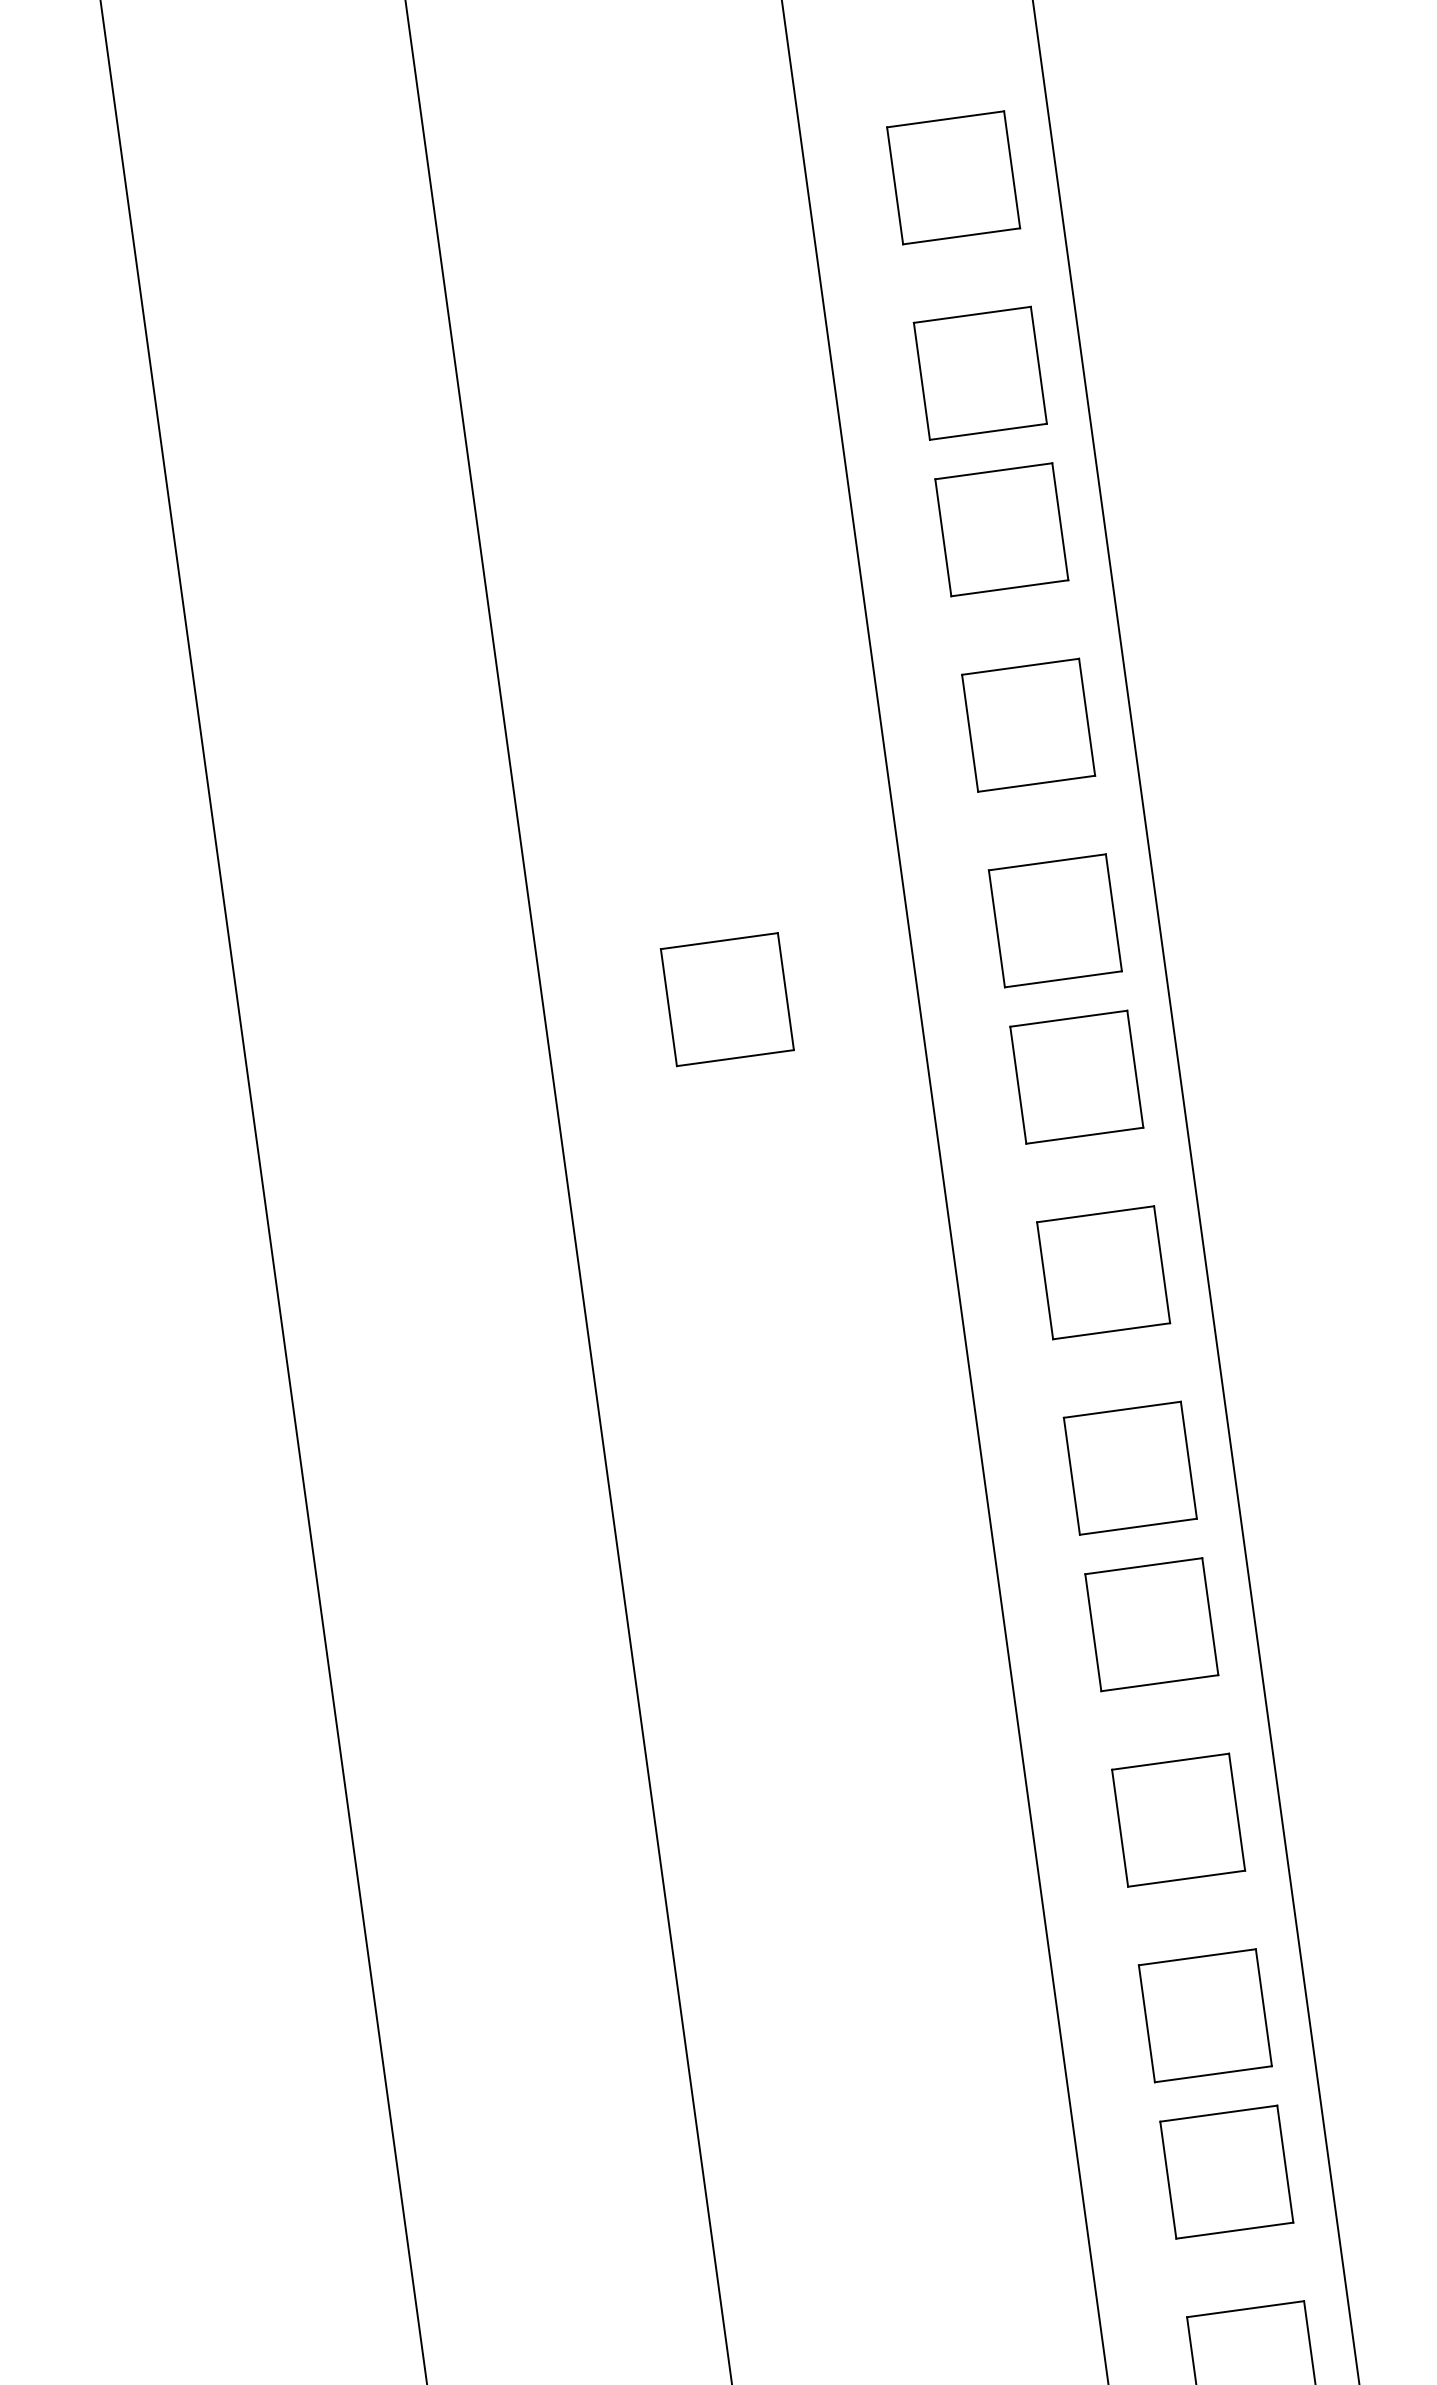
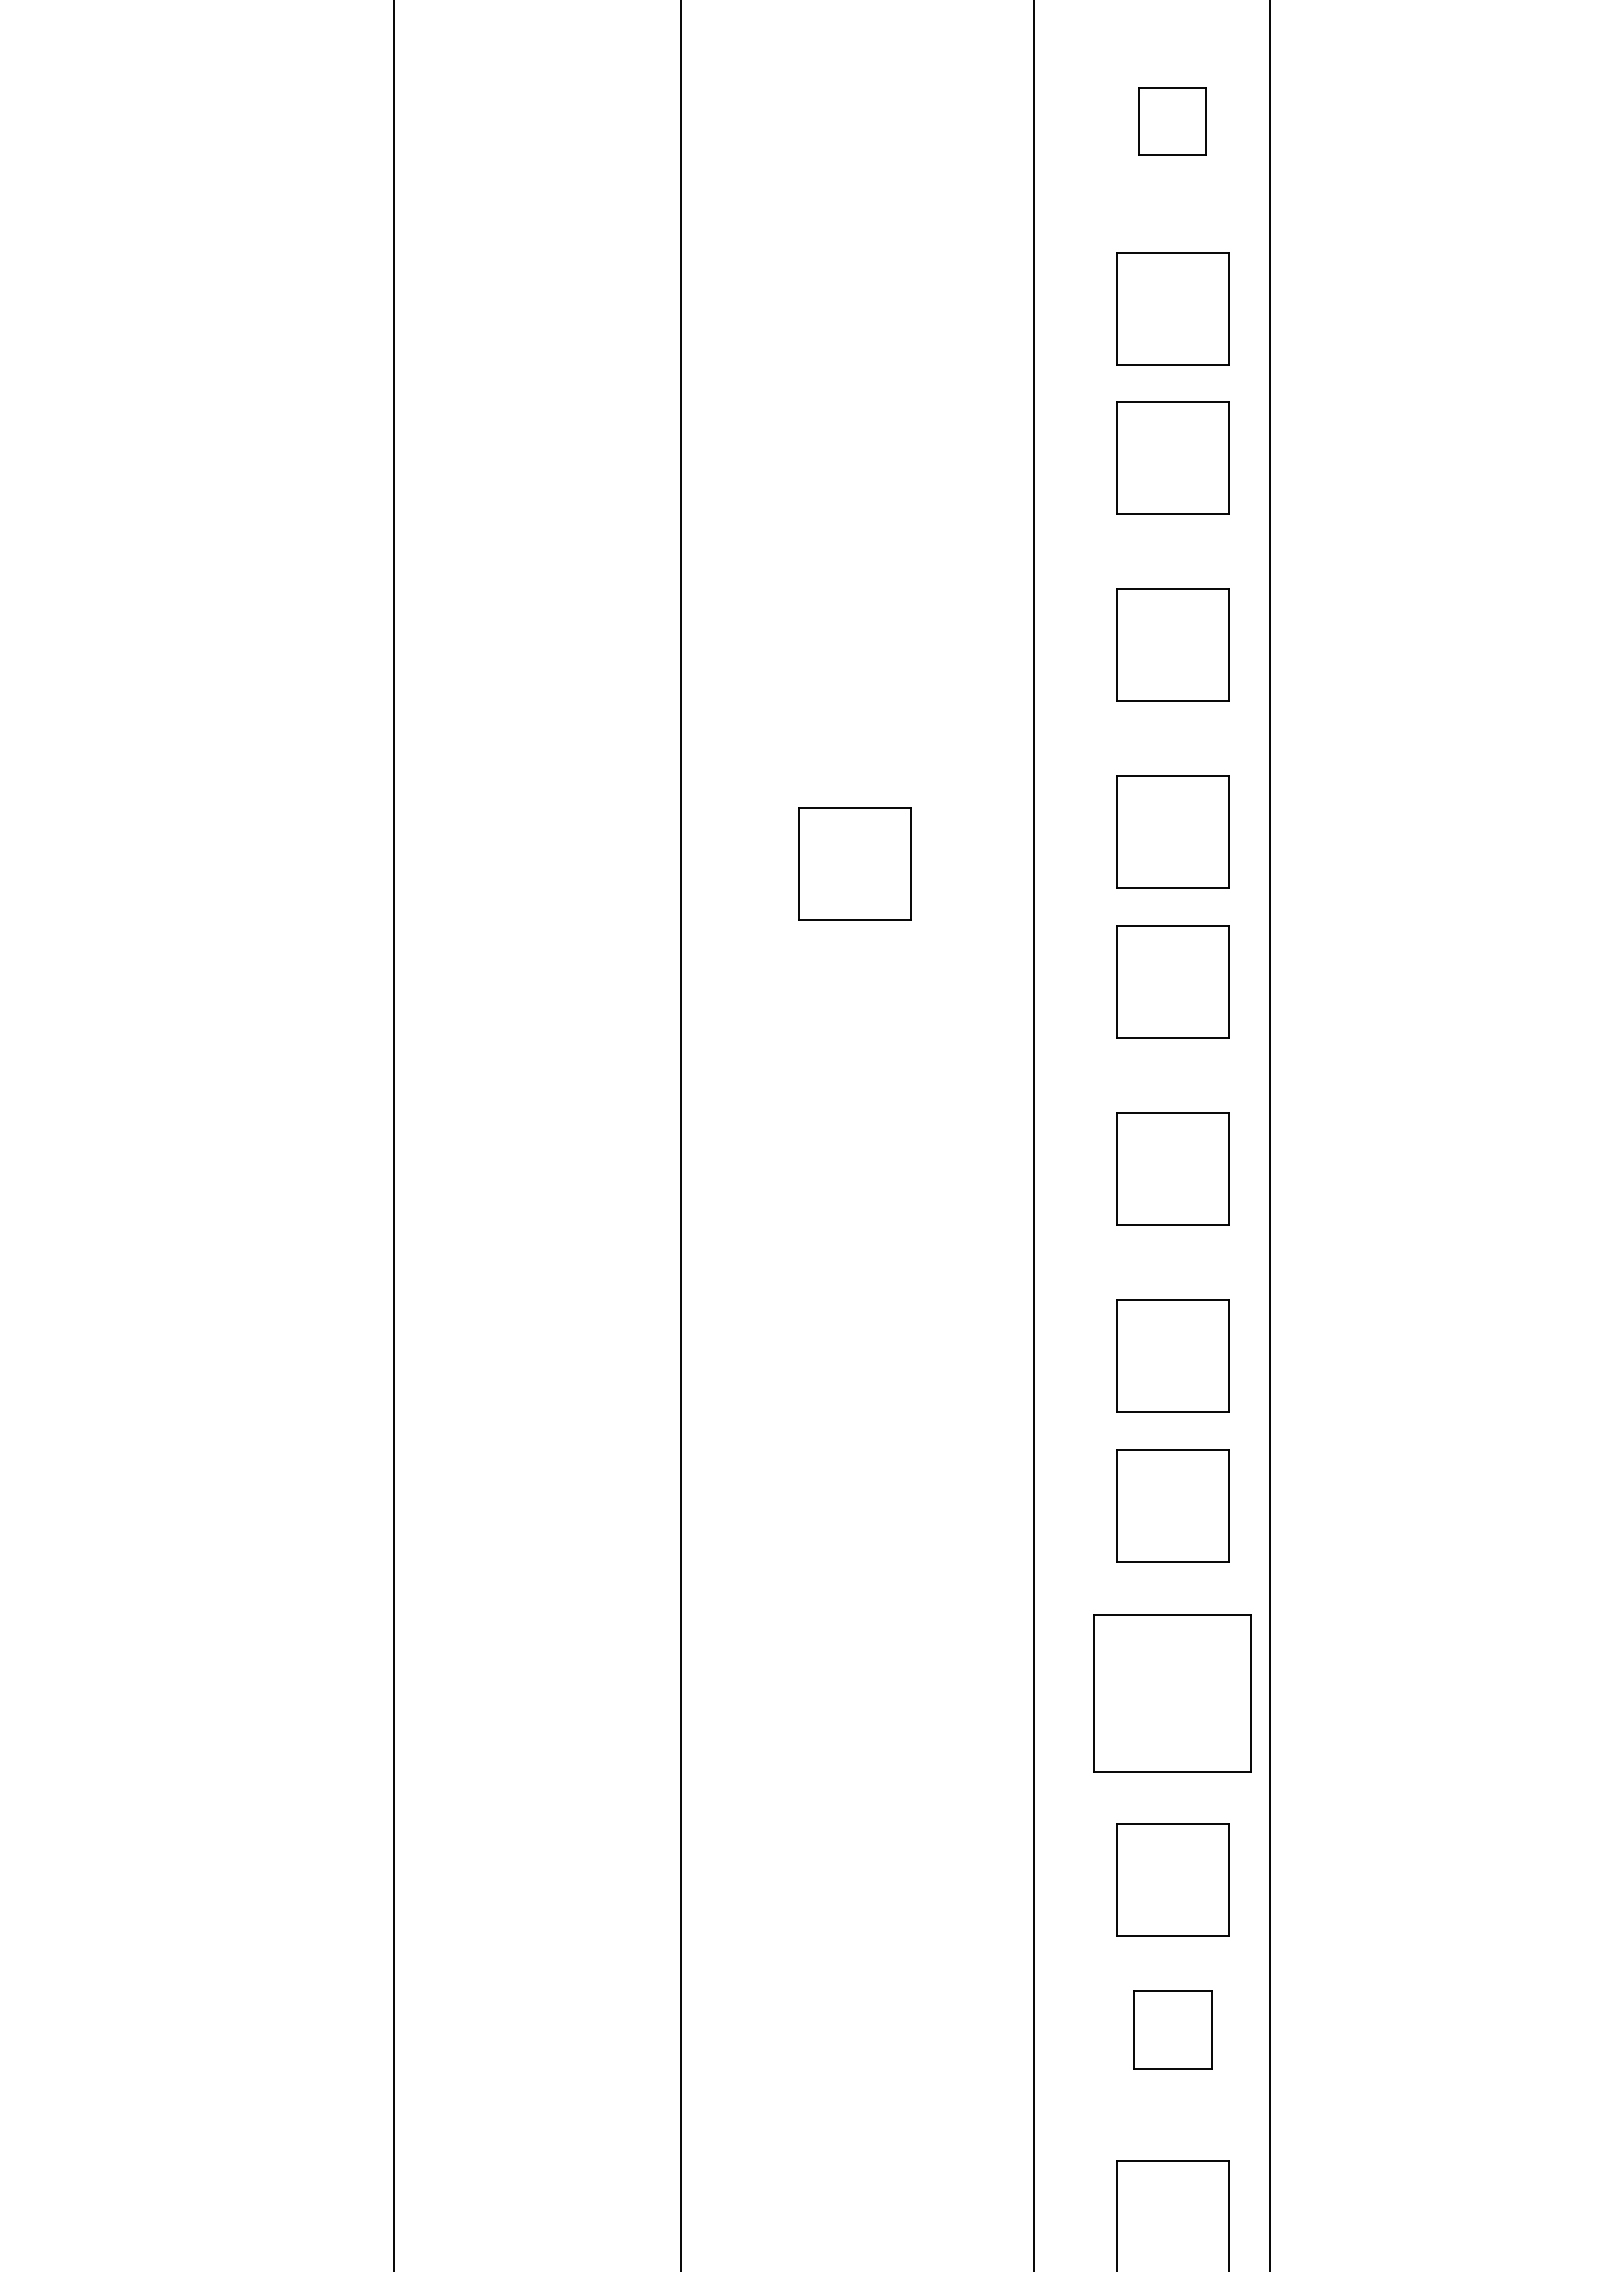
part: (953, 176) -> (1172, 120), size x0.6
part: (1178, 1819) -> (1172, 1692), size x1.4
part: (1226, 2171) -> (1172, 2029), size x0.7

